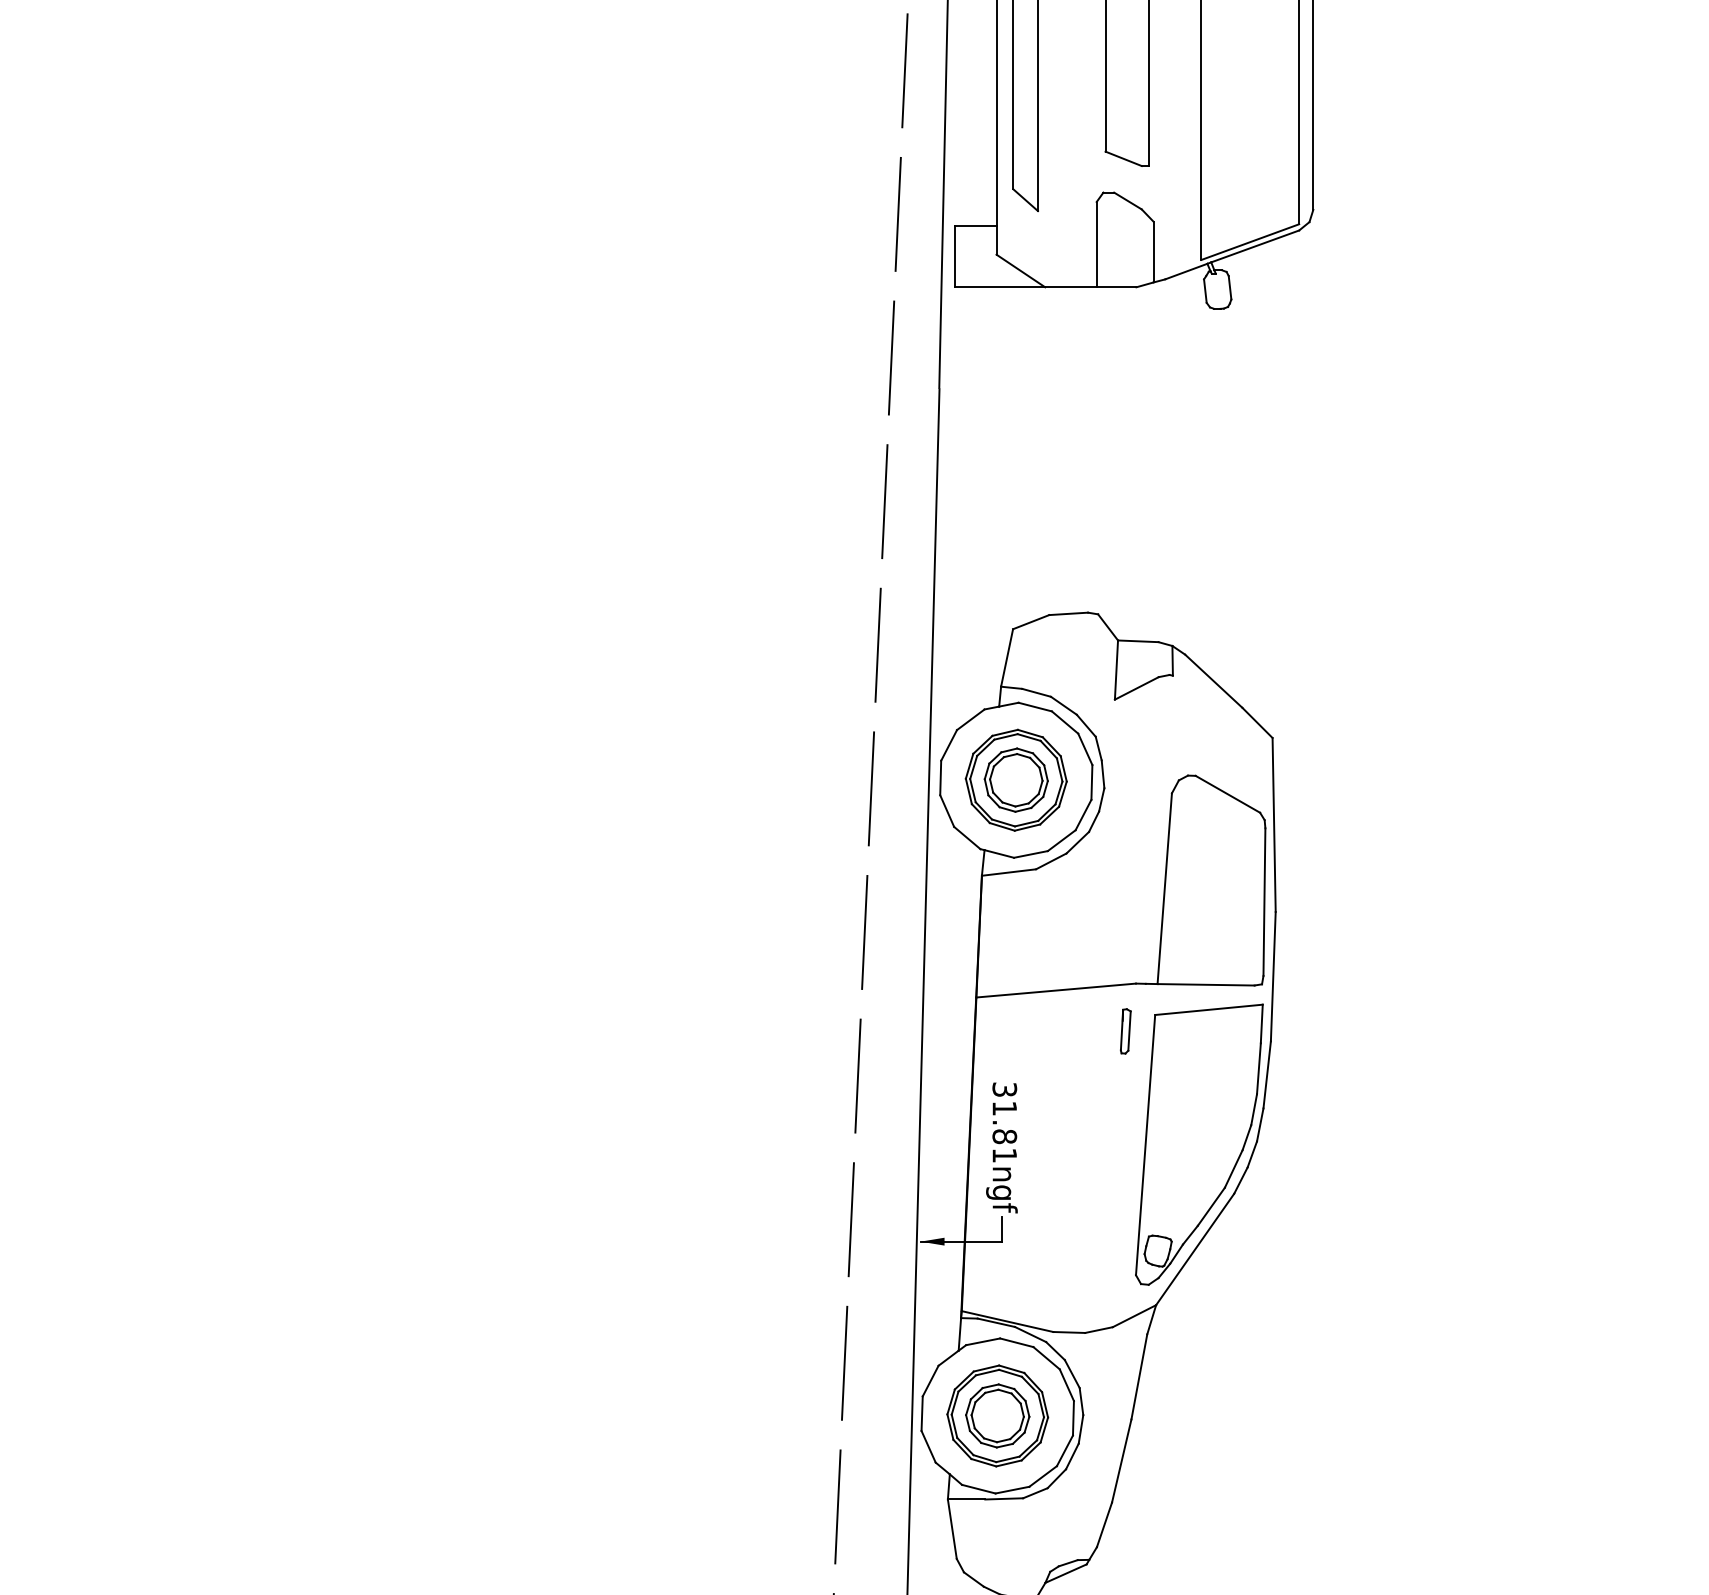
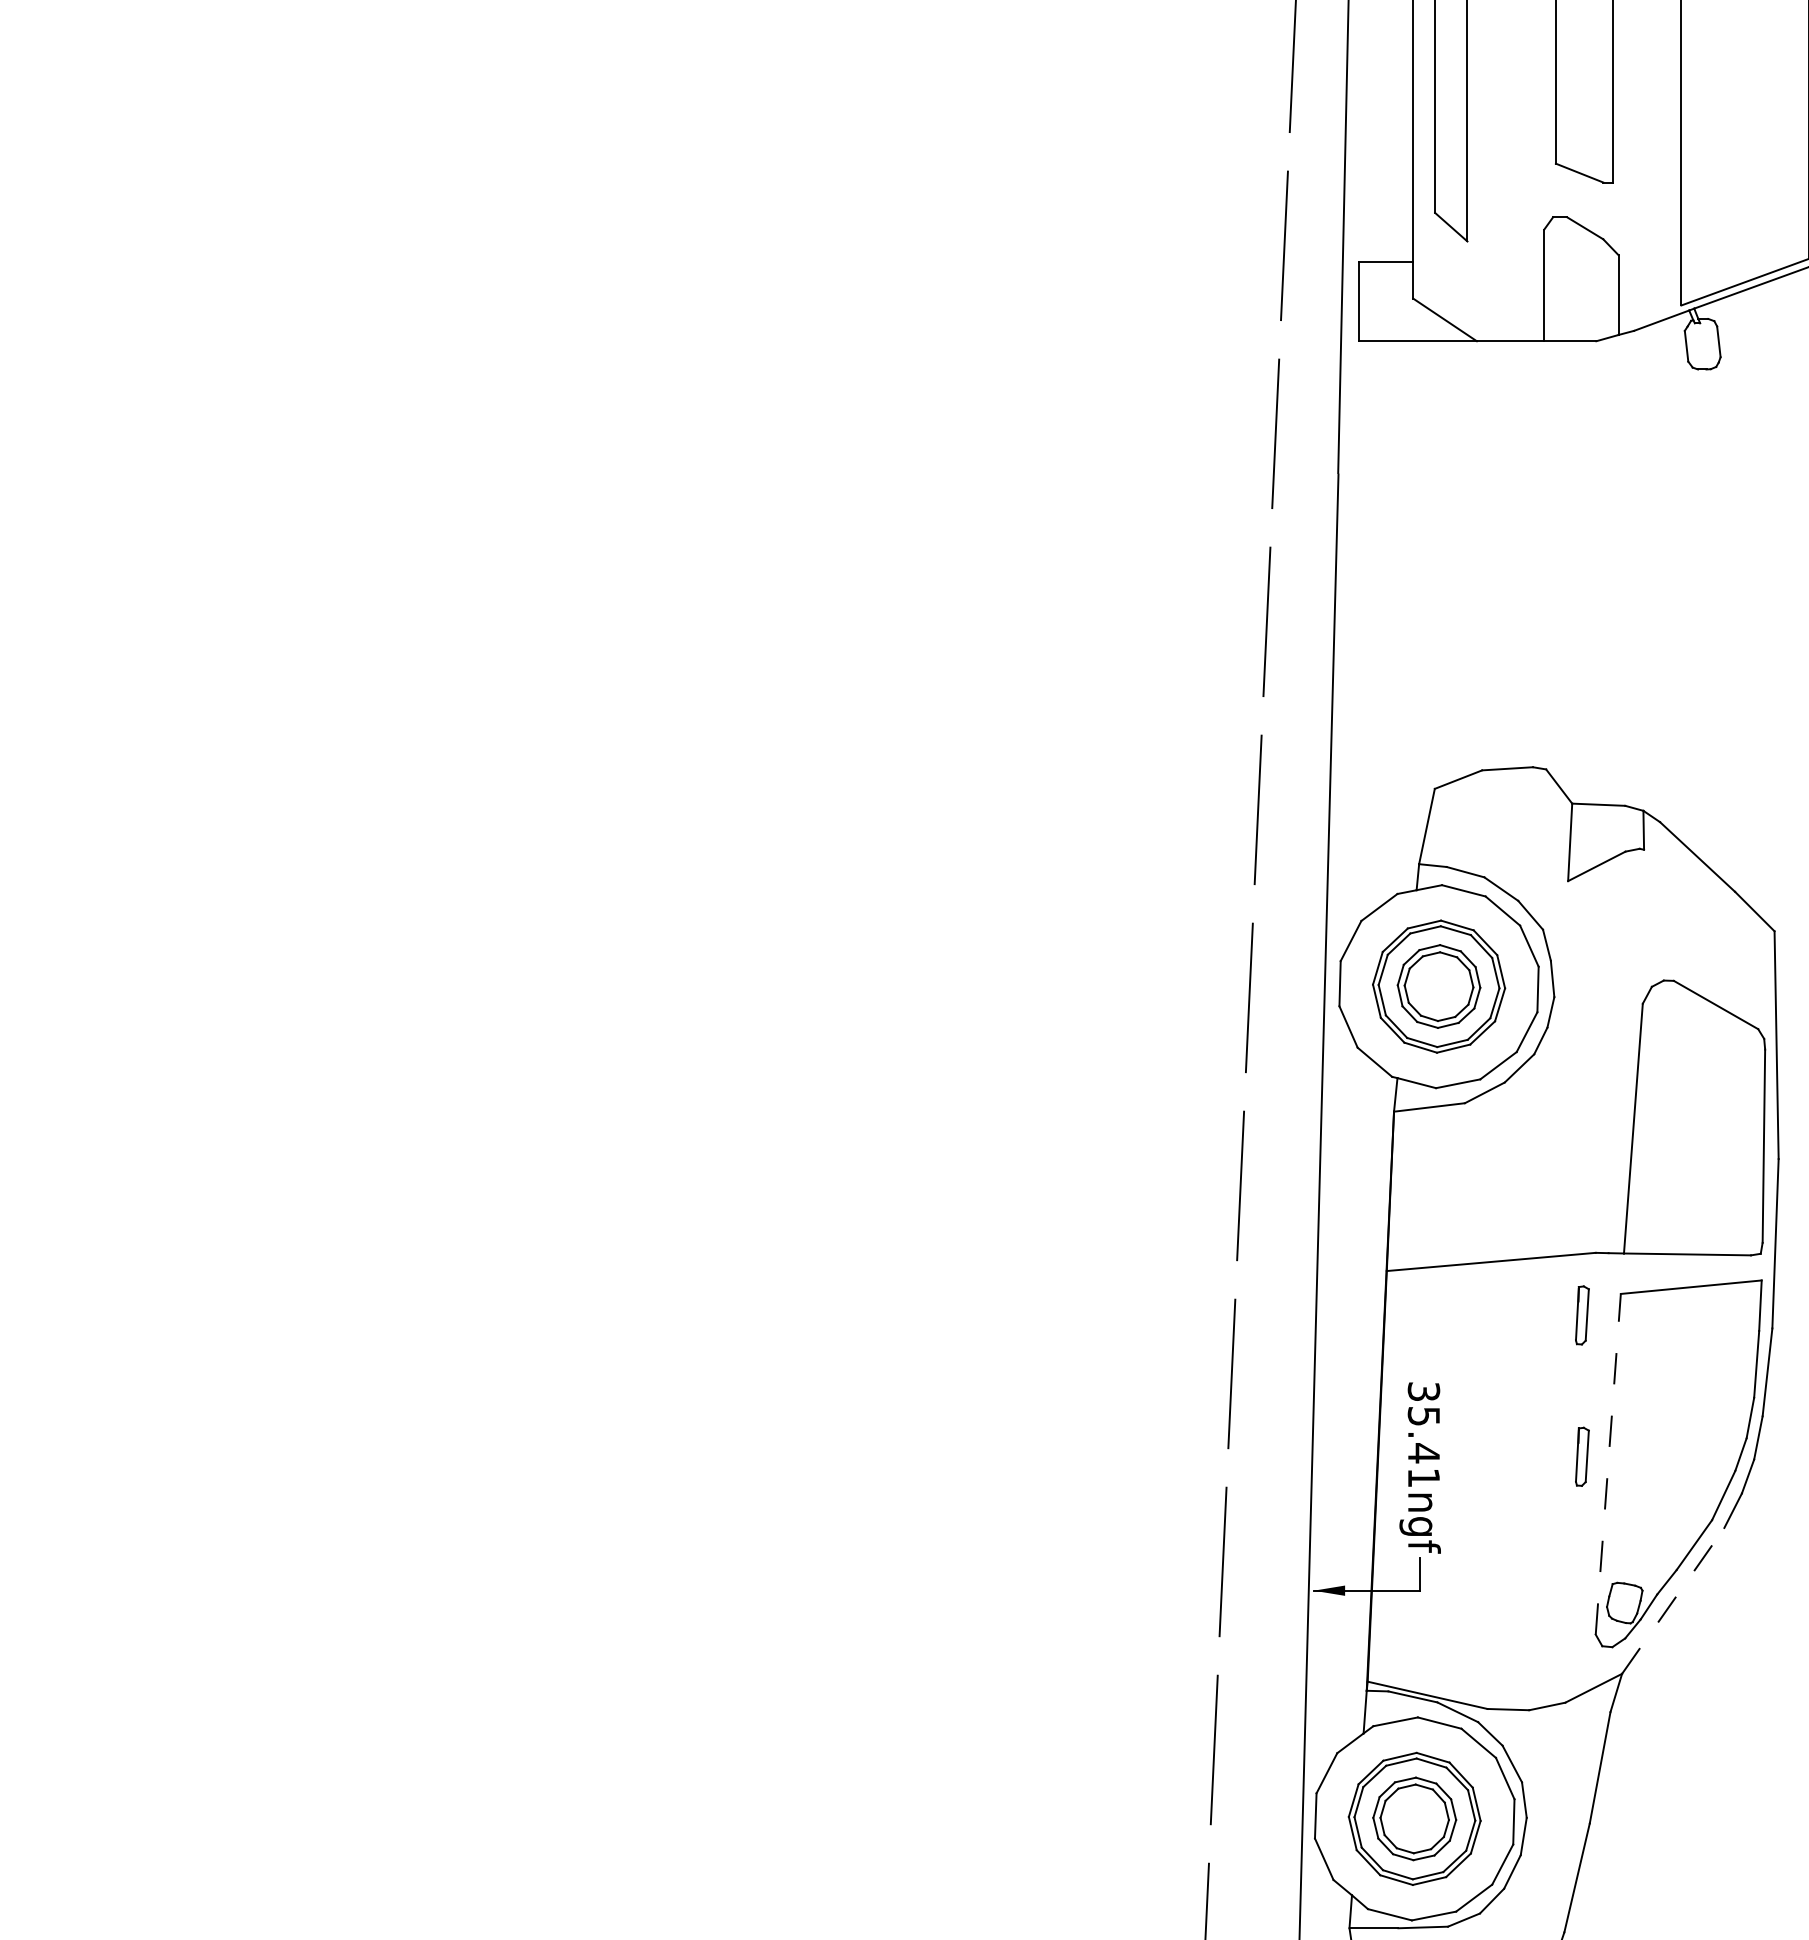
text: (1004, 1122) -> (1423, 1434), 31.81ngf -> 35.41ngf
part: (1125, 1139) -> (1581, 1456), added
line: (1145, 1144) -> (1608, 1463), solid -> dashed
line: (1195, 1249) -> (1673, 1600), solid -> dashed

